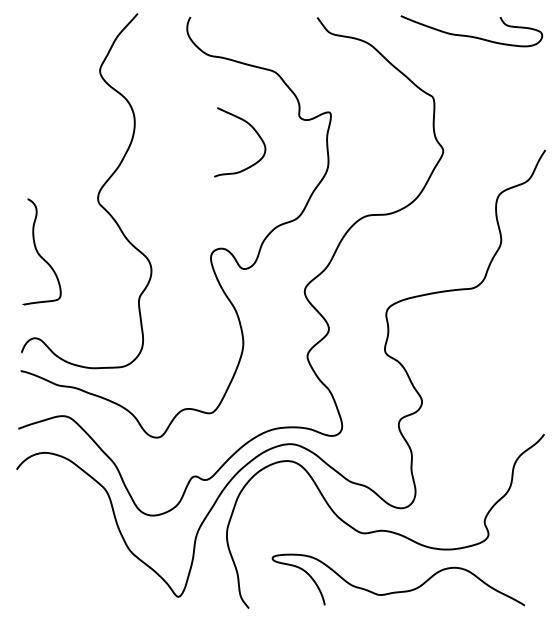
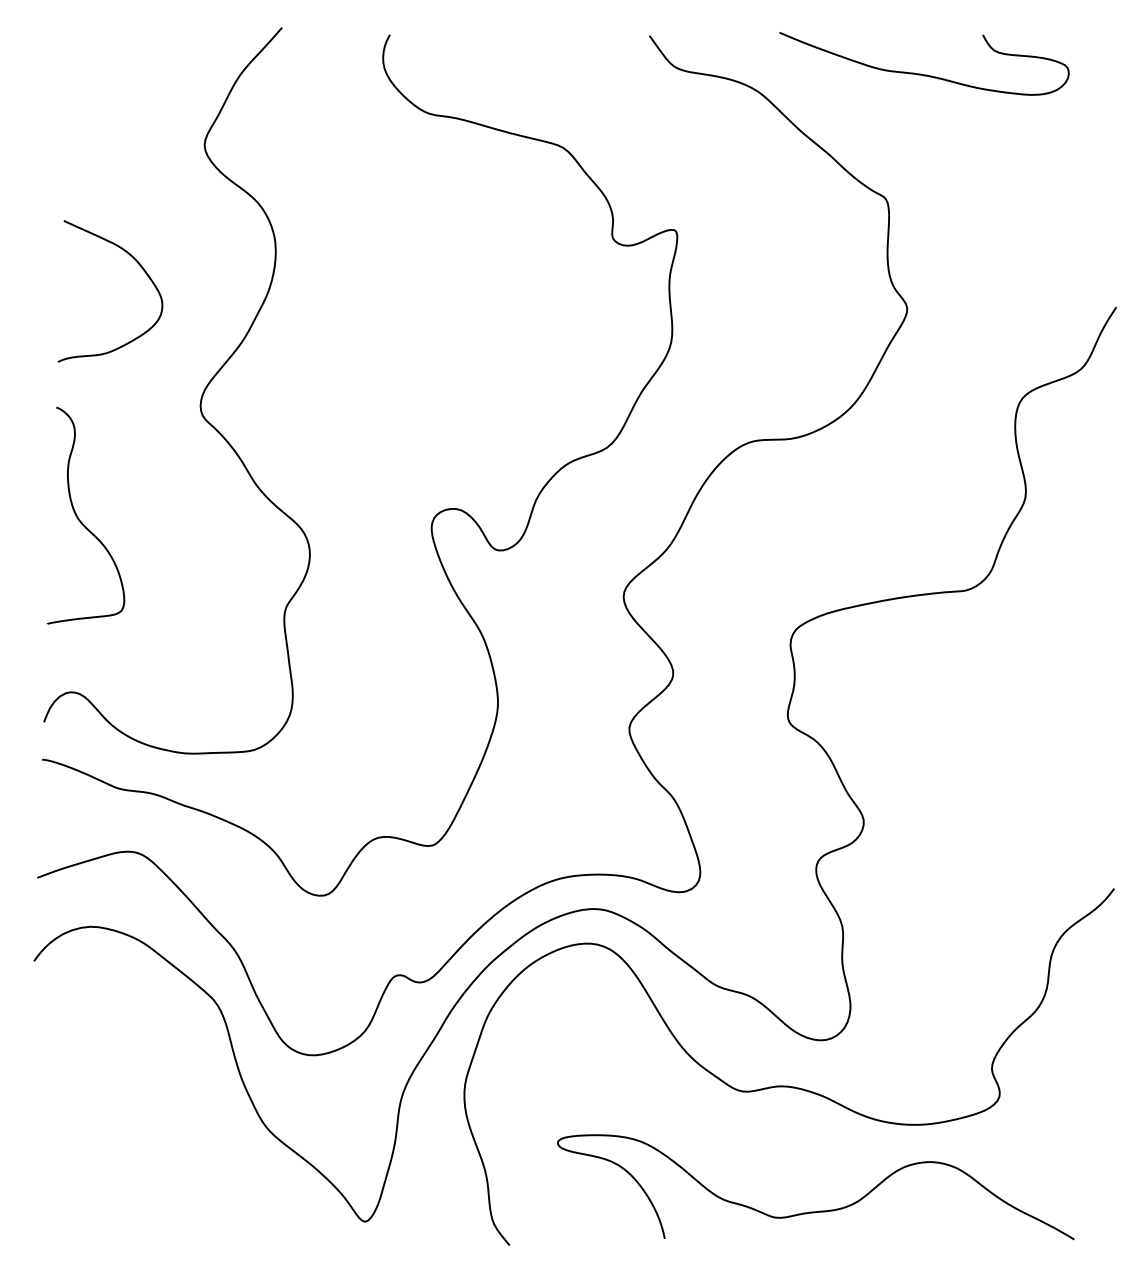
part: (471, 31) -> (924, 64), moved
curve: (254, 131) -> (140, 269), moved

